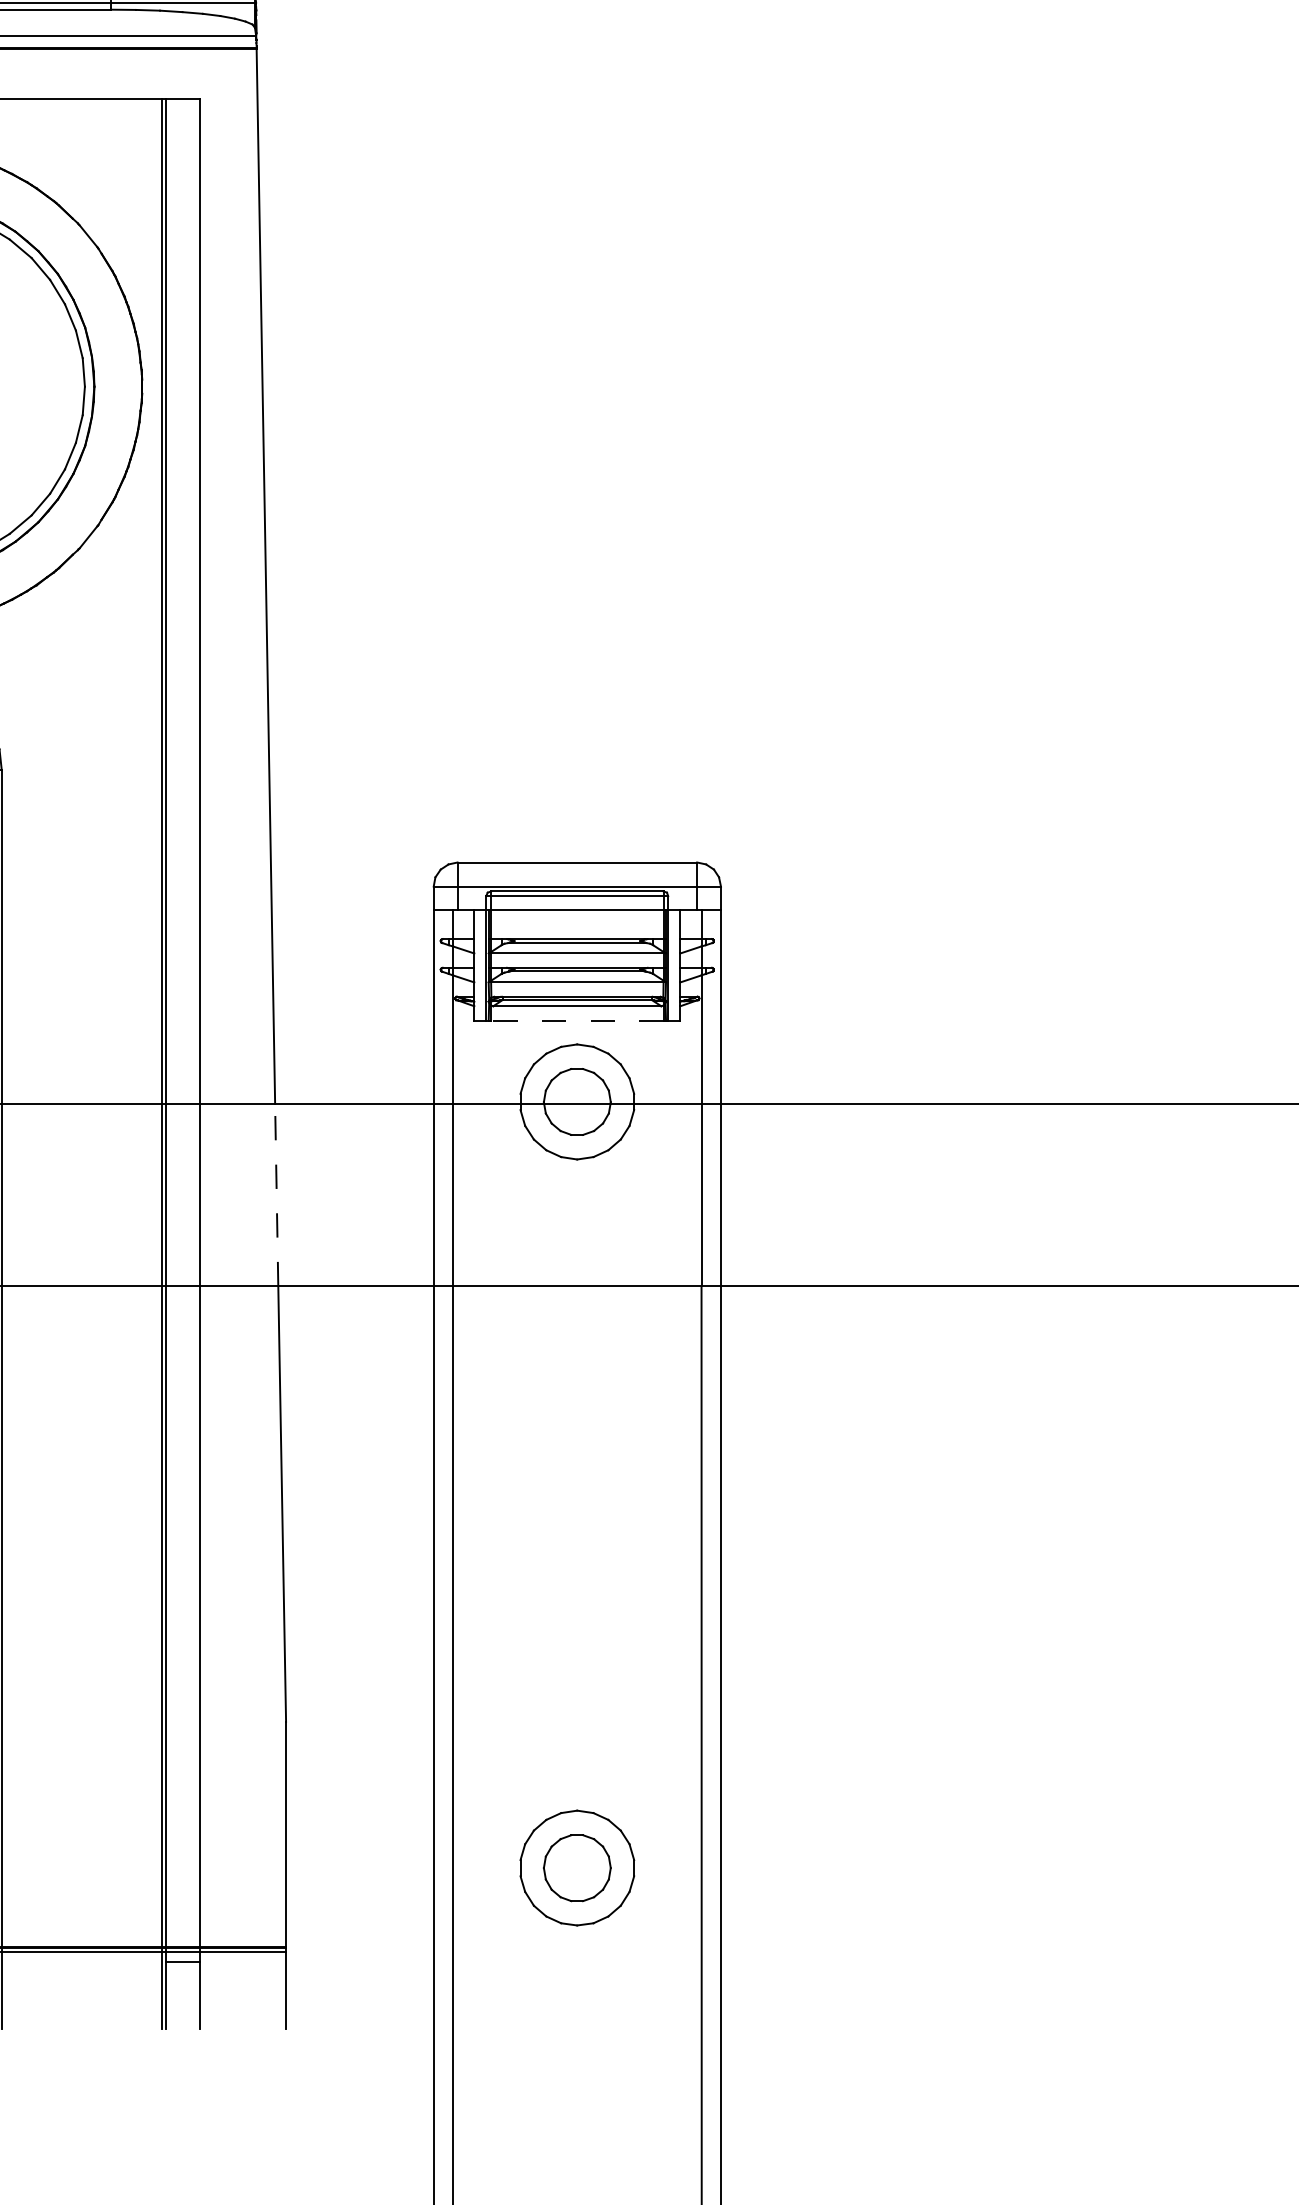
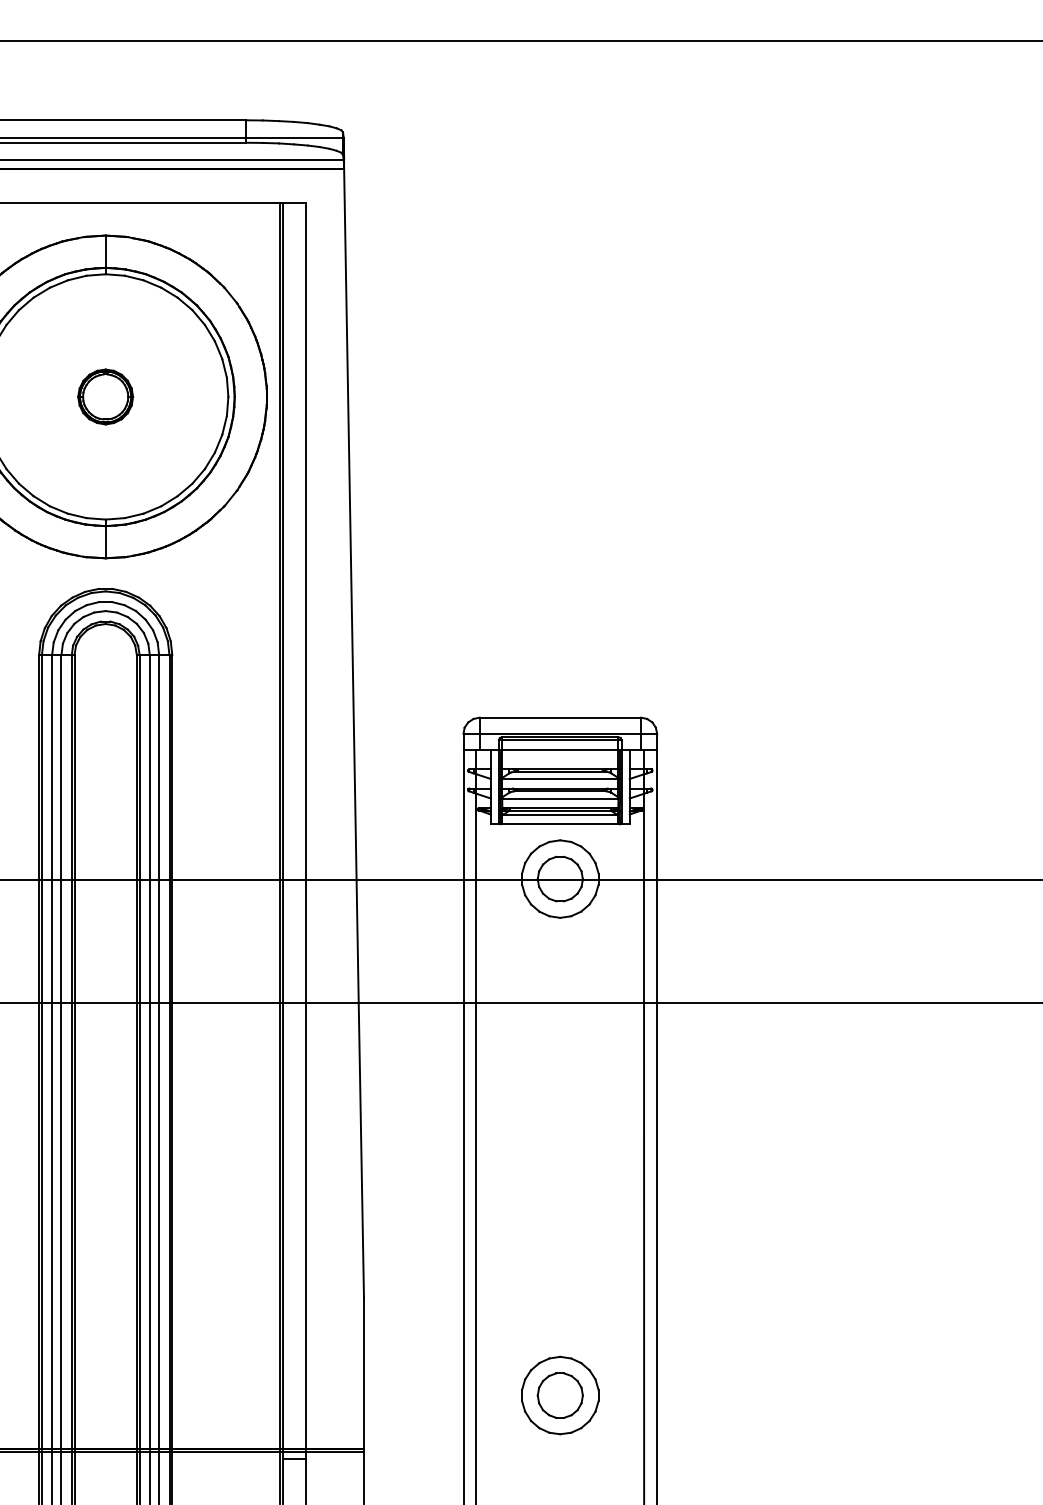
line: (576, 1020) -> (559, 824), dashed -> solid
line: (276, 1194) -> (357, 941), dashed -> solid

